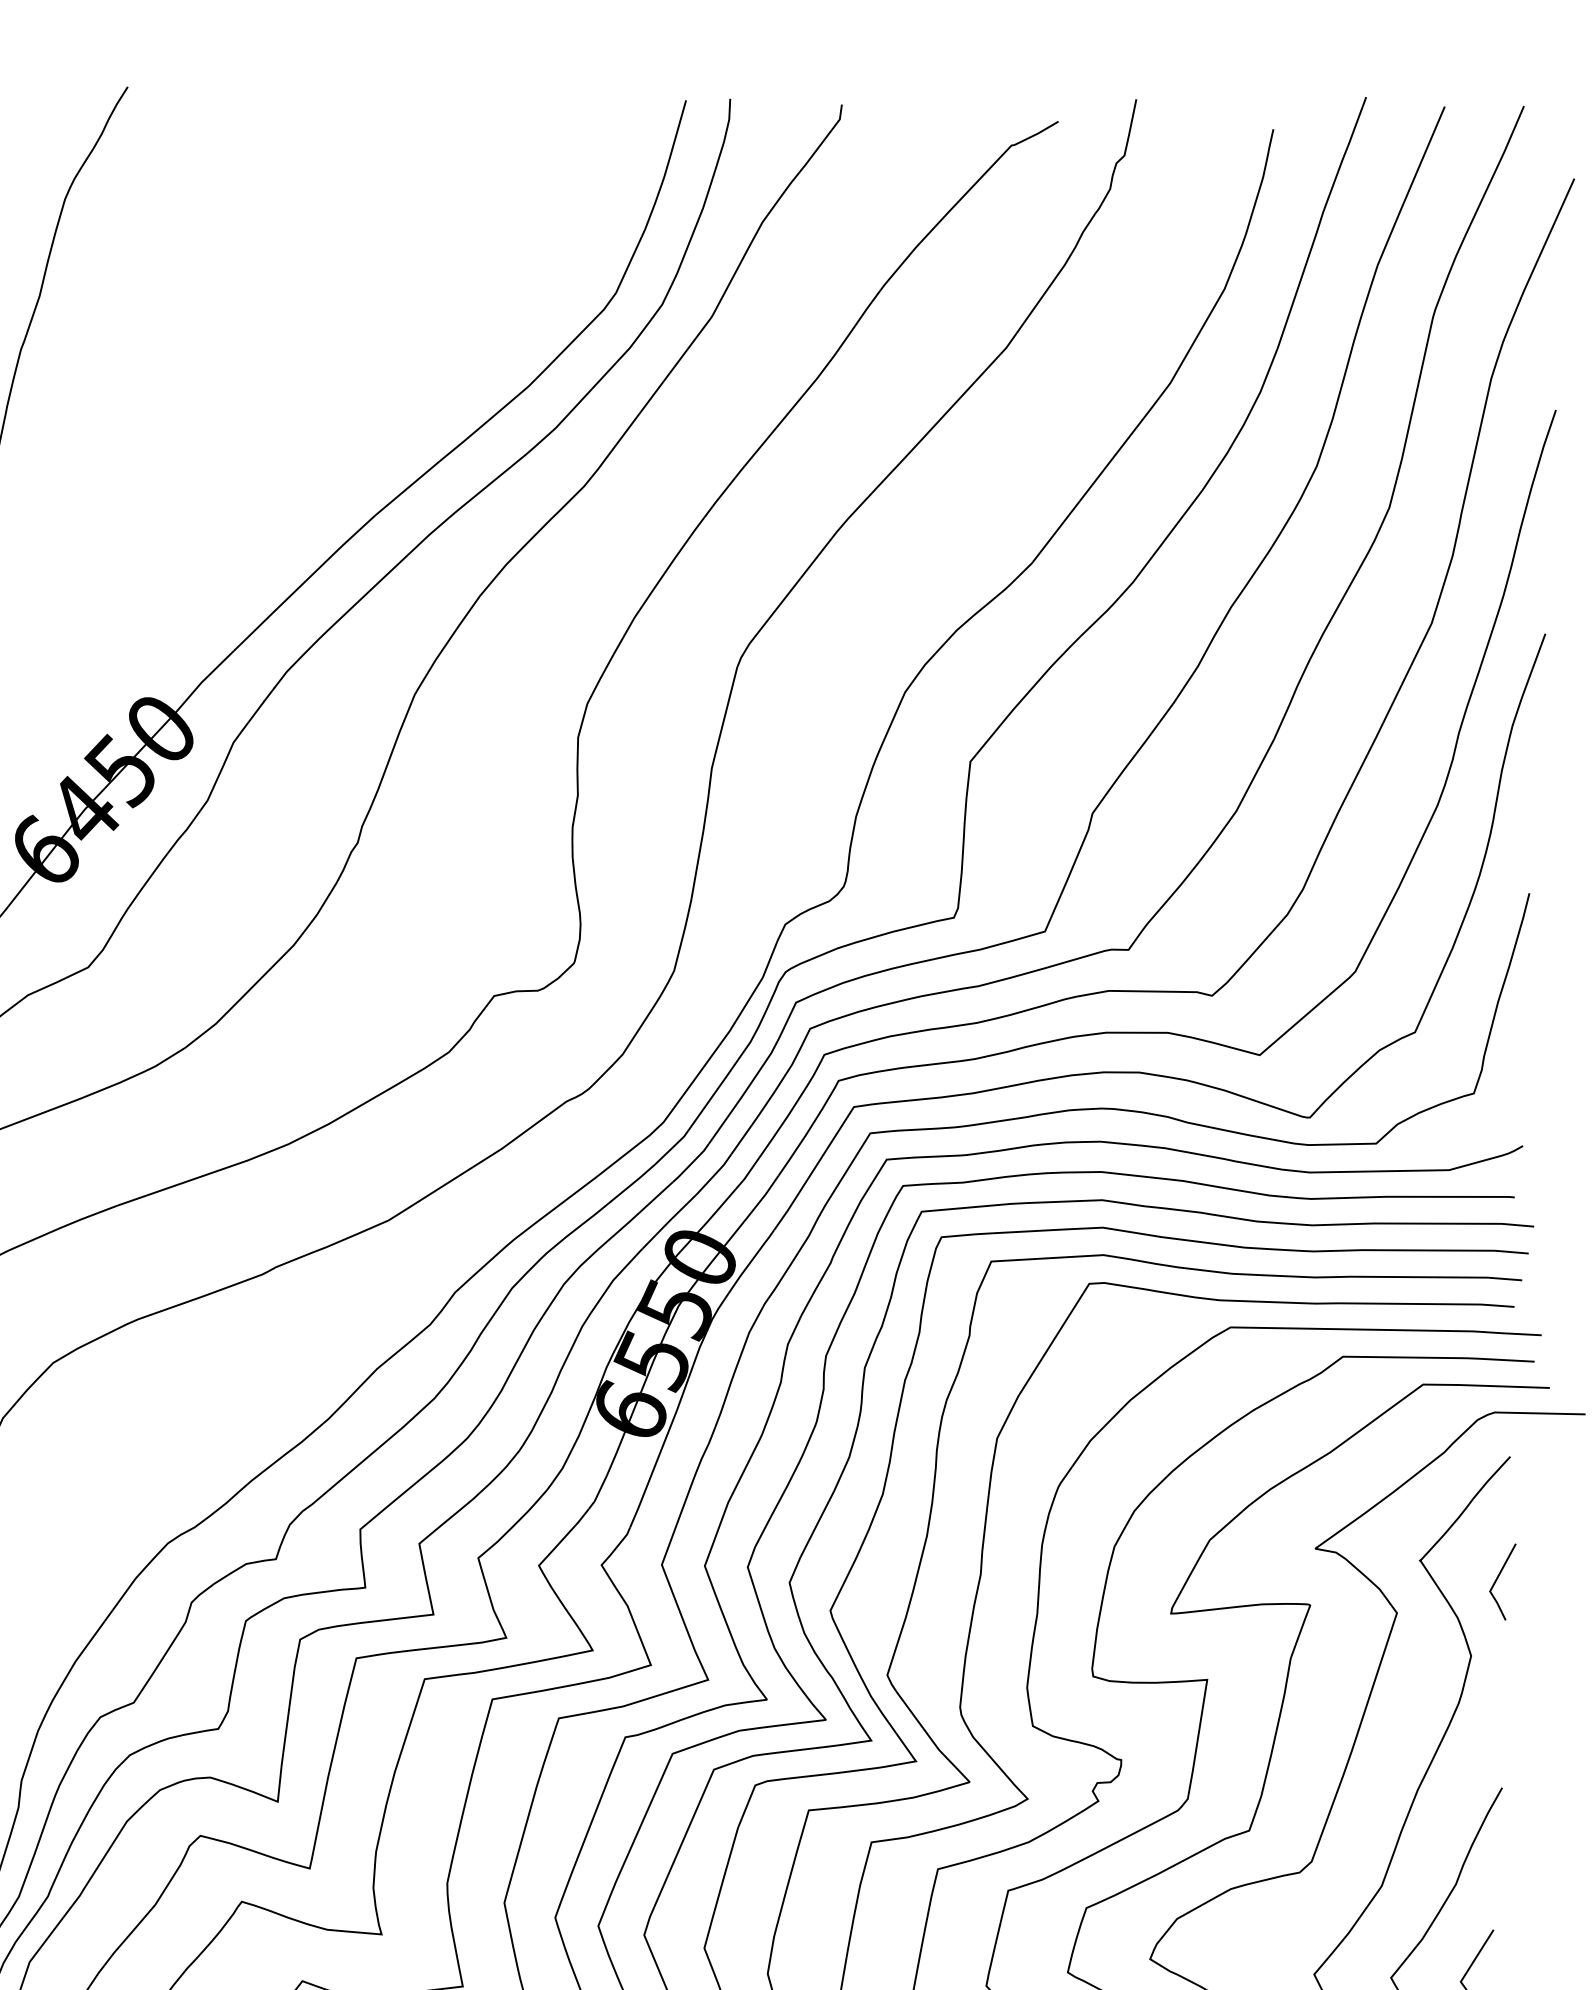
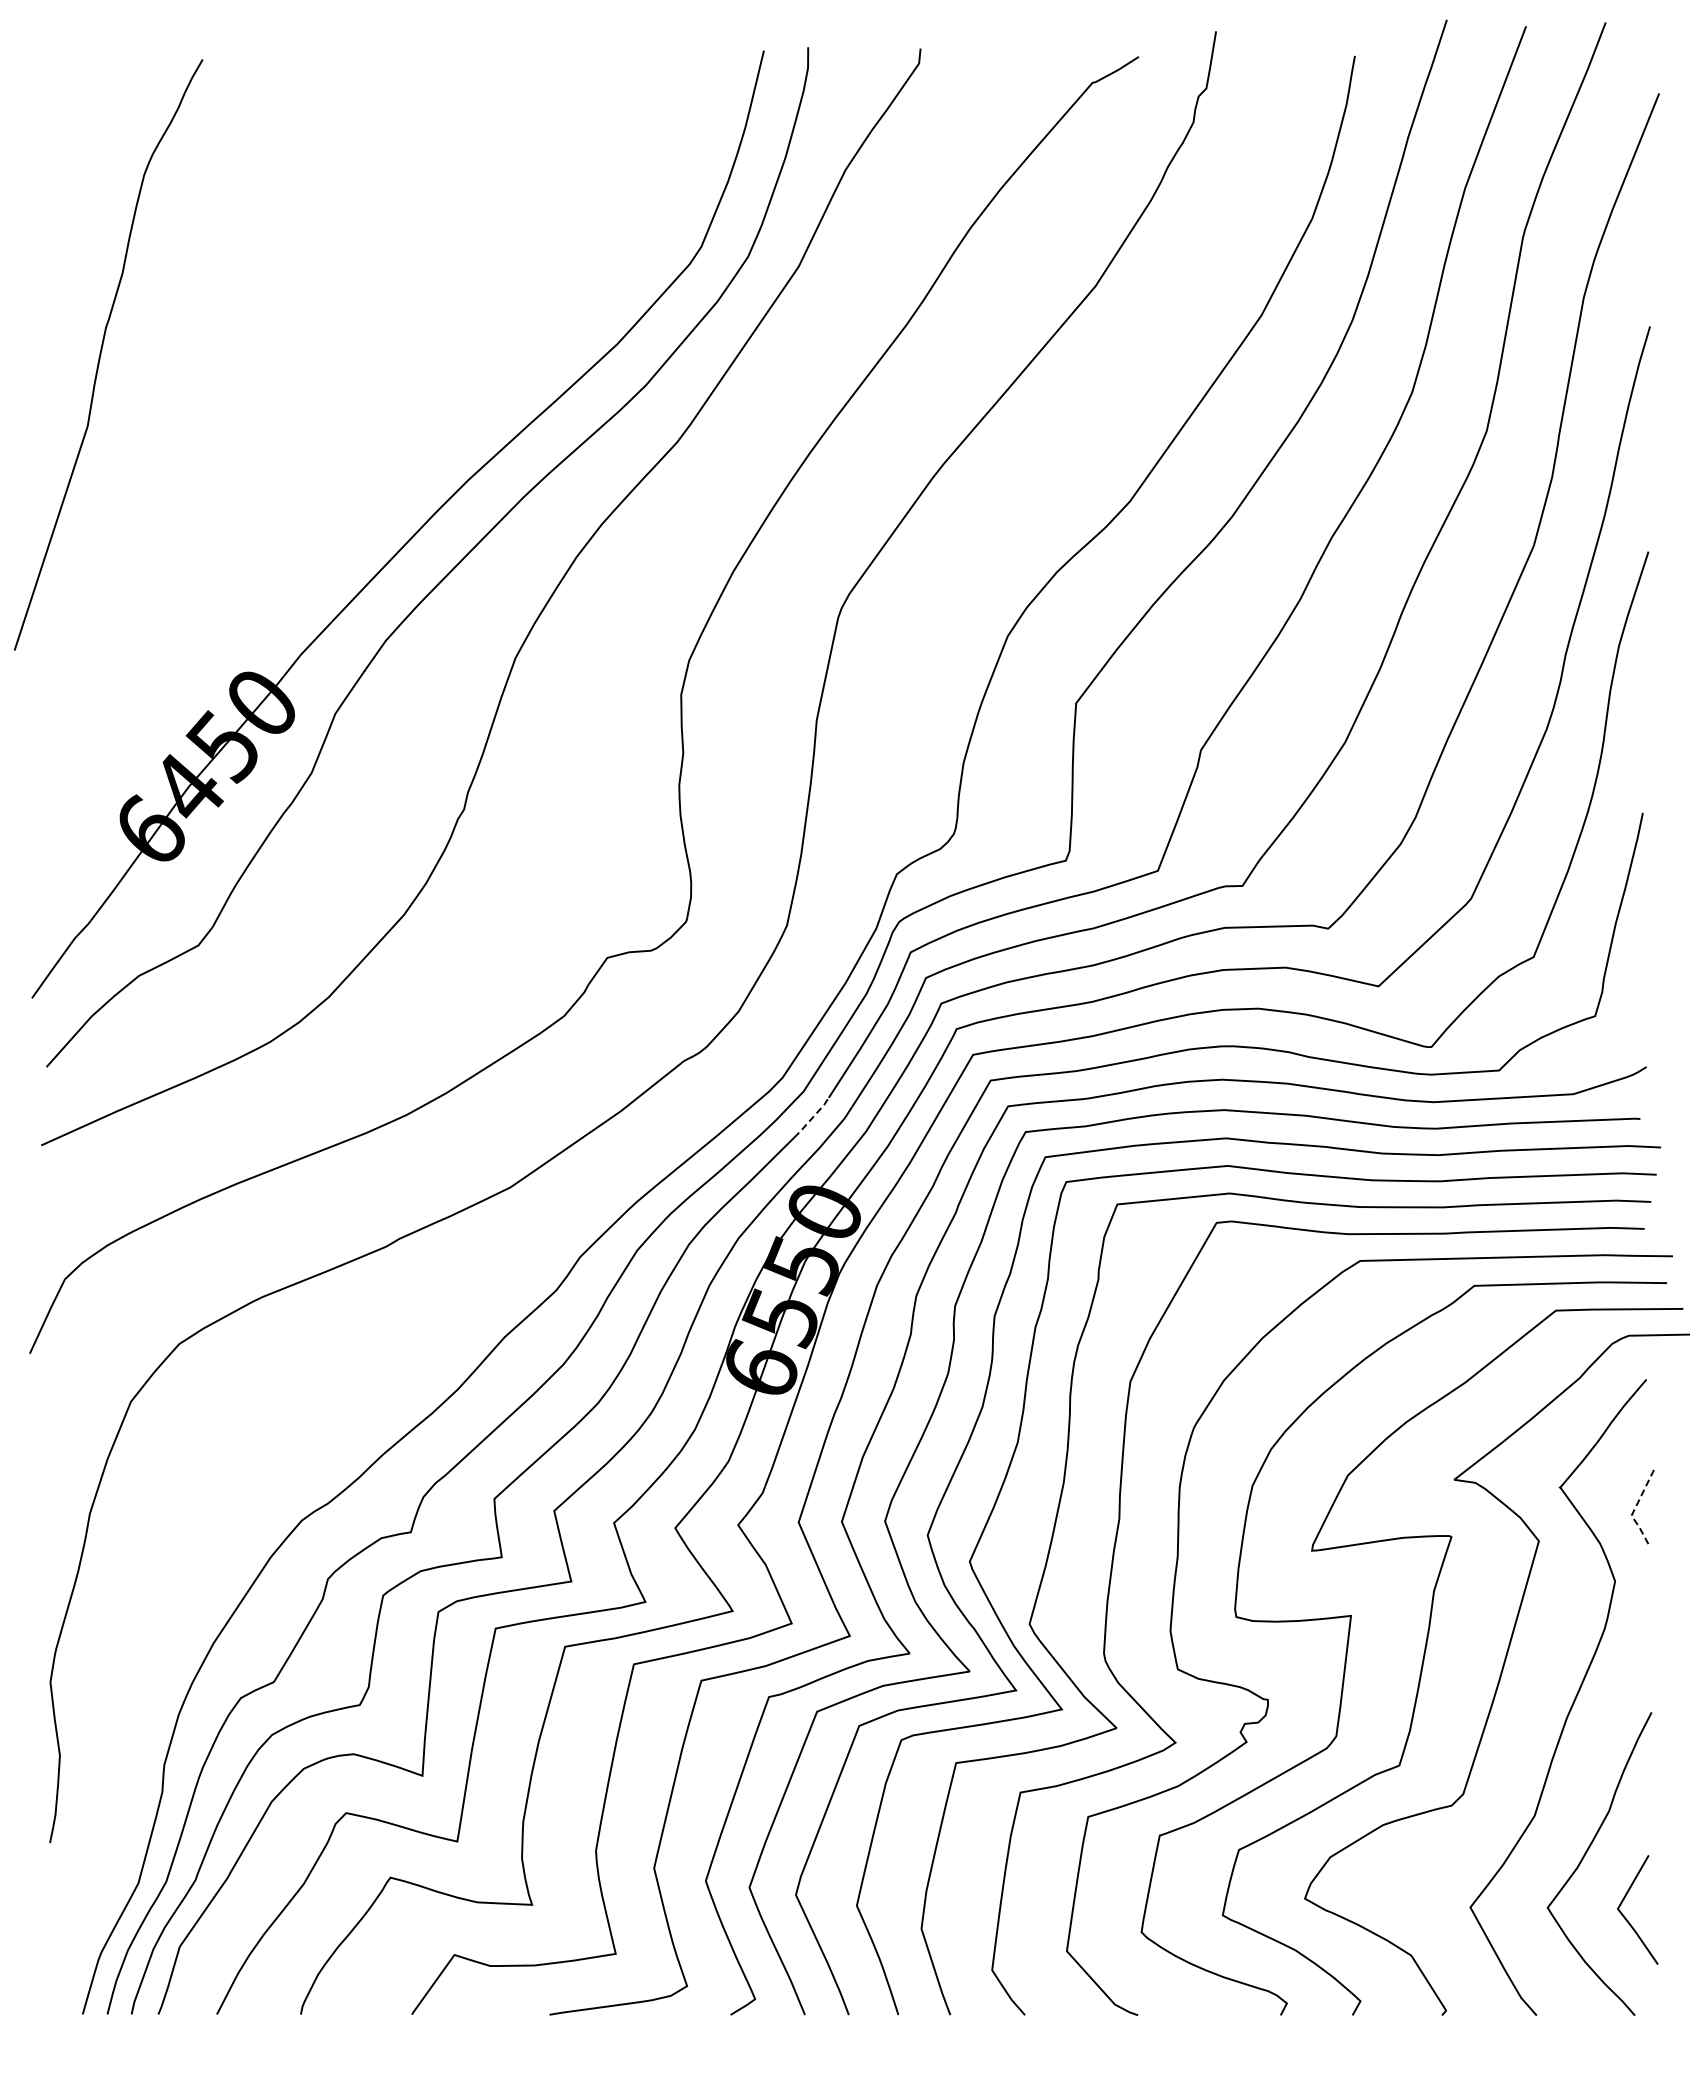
line: (691, 1162) -> (812, 1117), solid -> dashed
line: (1494, 1582) -> (1635, 1506), solid -> dashed

